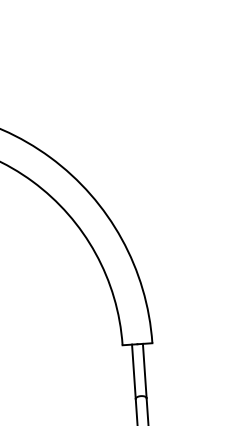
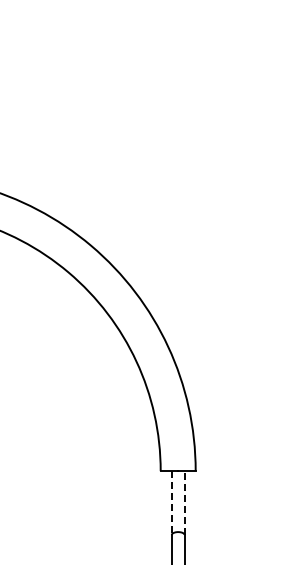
line: (144, 371) -> (184, 503), solid -> dashed
line: (133, 372) -> (171, 503), solid -> dashed

